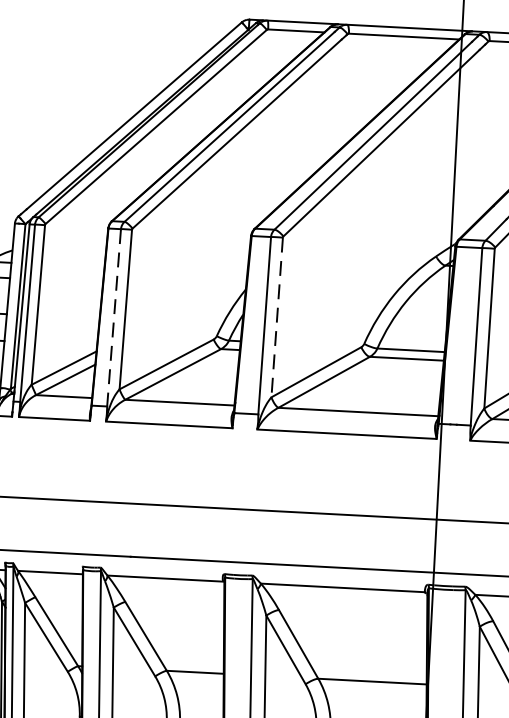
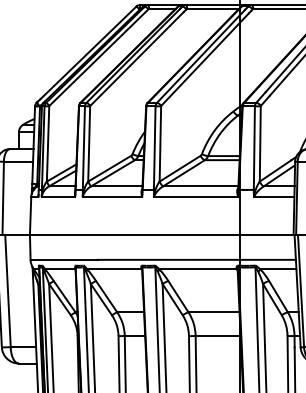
line: (277, 316) -> (160, 143), dashed -> solid
line: (113, 318) -> (83, 148), dashed -> solid

